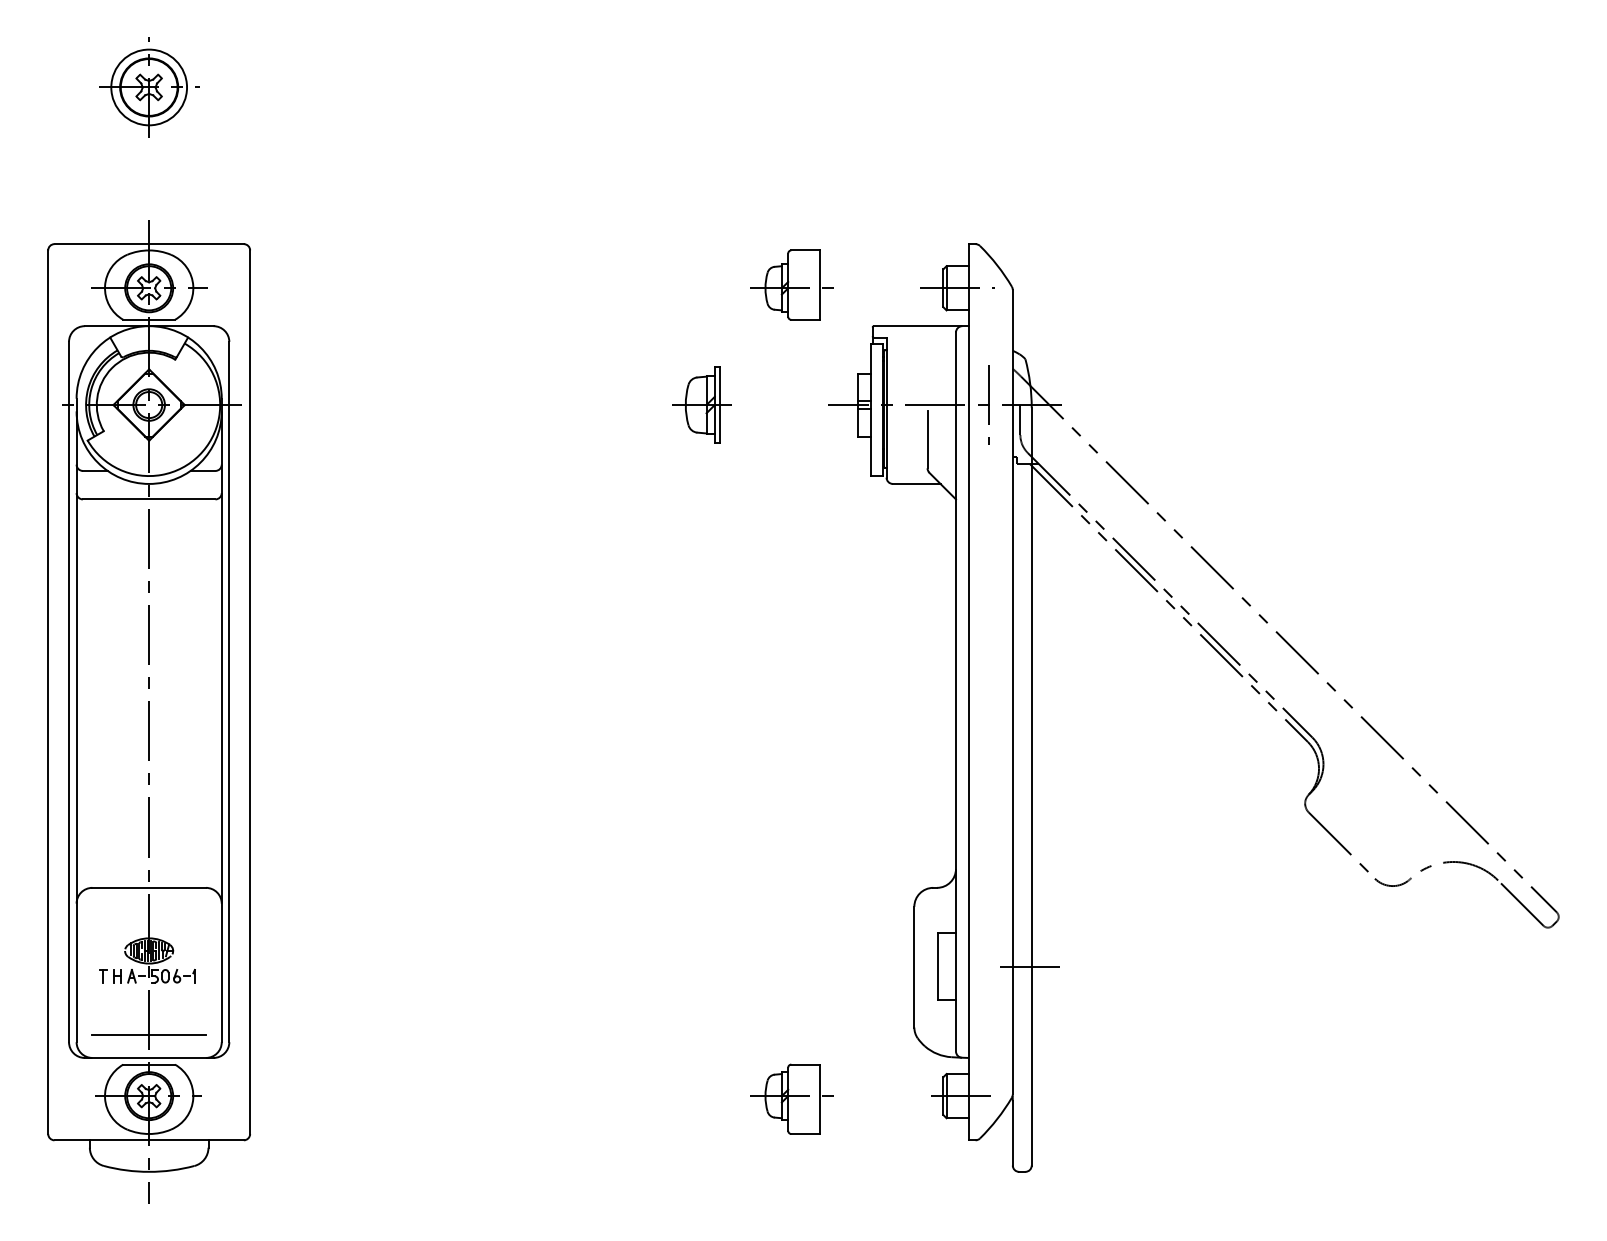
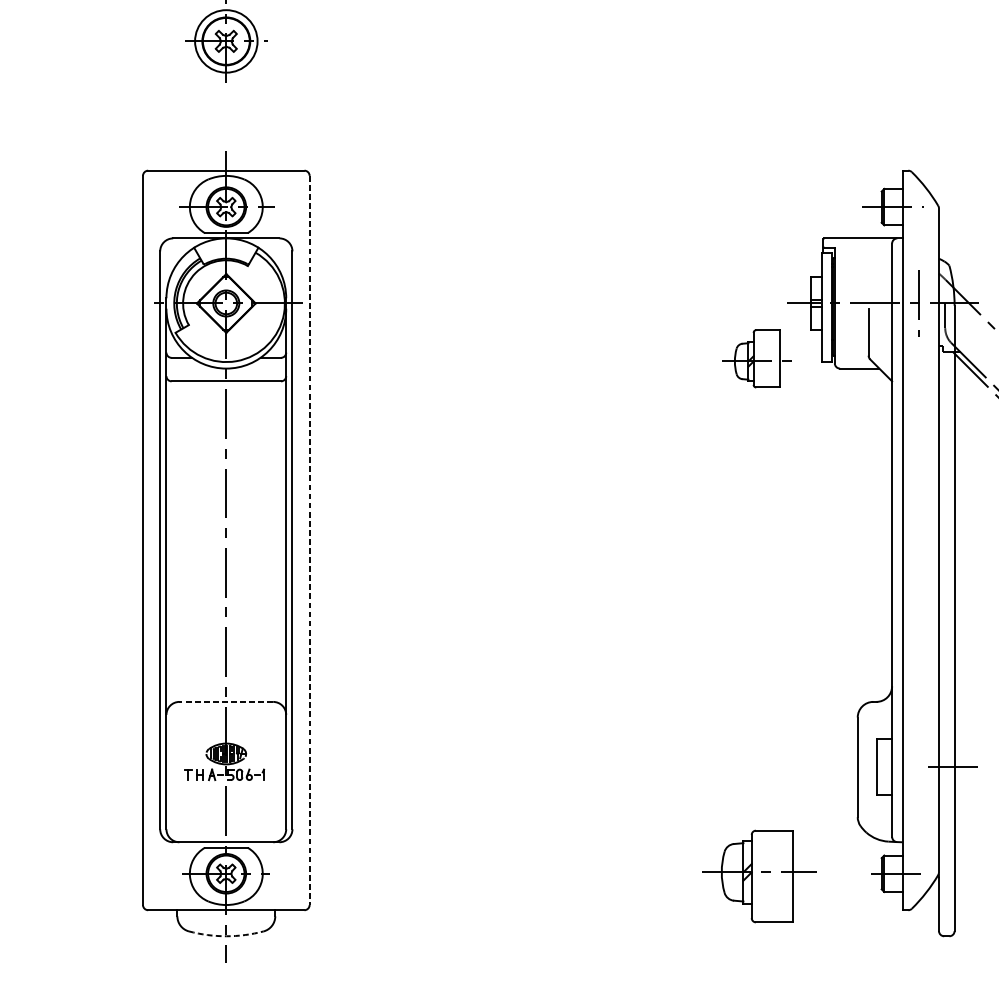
part: (791, 284) -> (756, 358), moved
part: (701, 404) -> (682, 303), removed
line: (250, 692) -> (309, 540), solid -> dashed
line: (149, 887) -> (226, 701), solid -> dashed
line: (148, 1034) -> (225, 822), removed
part: (791, 1098) -> (756, 875), size x1.6
arc: (149, 1171) -> (226, 935), solid -> dashed

